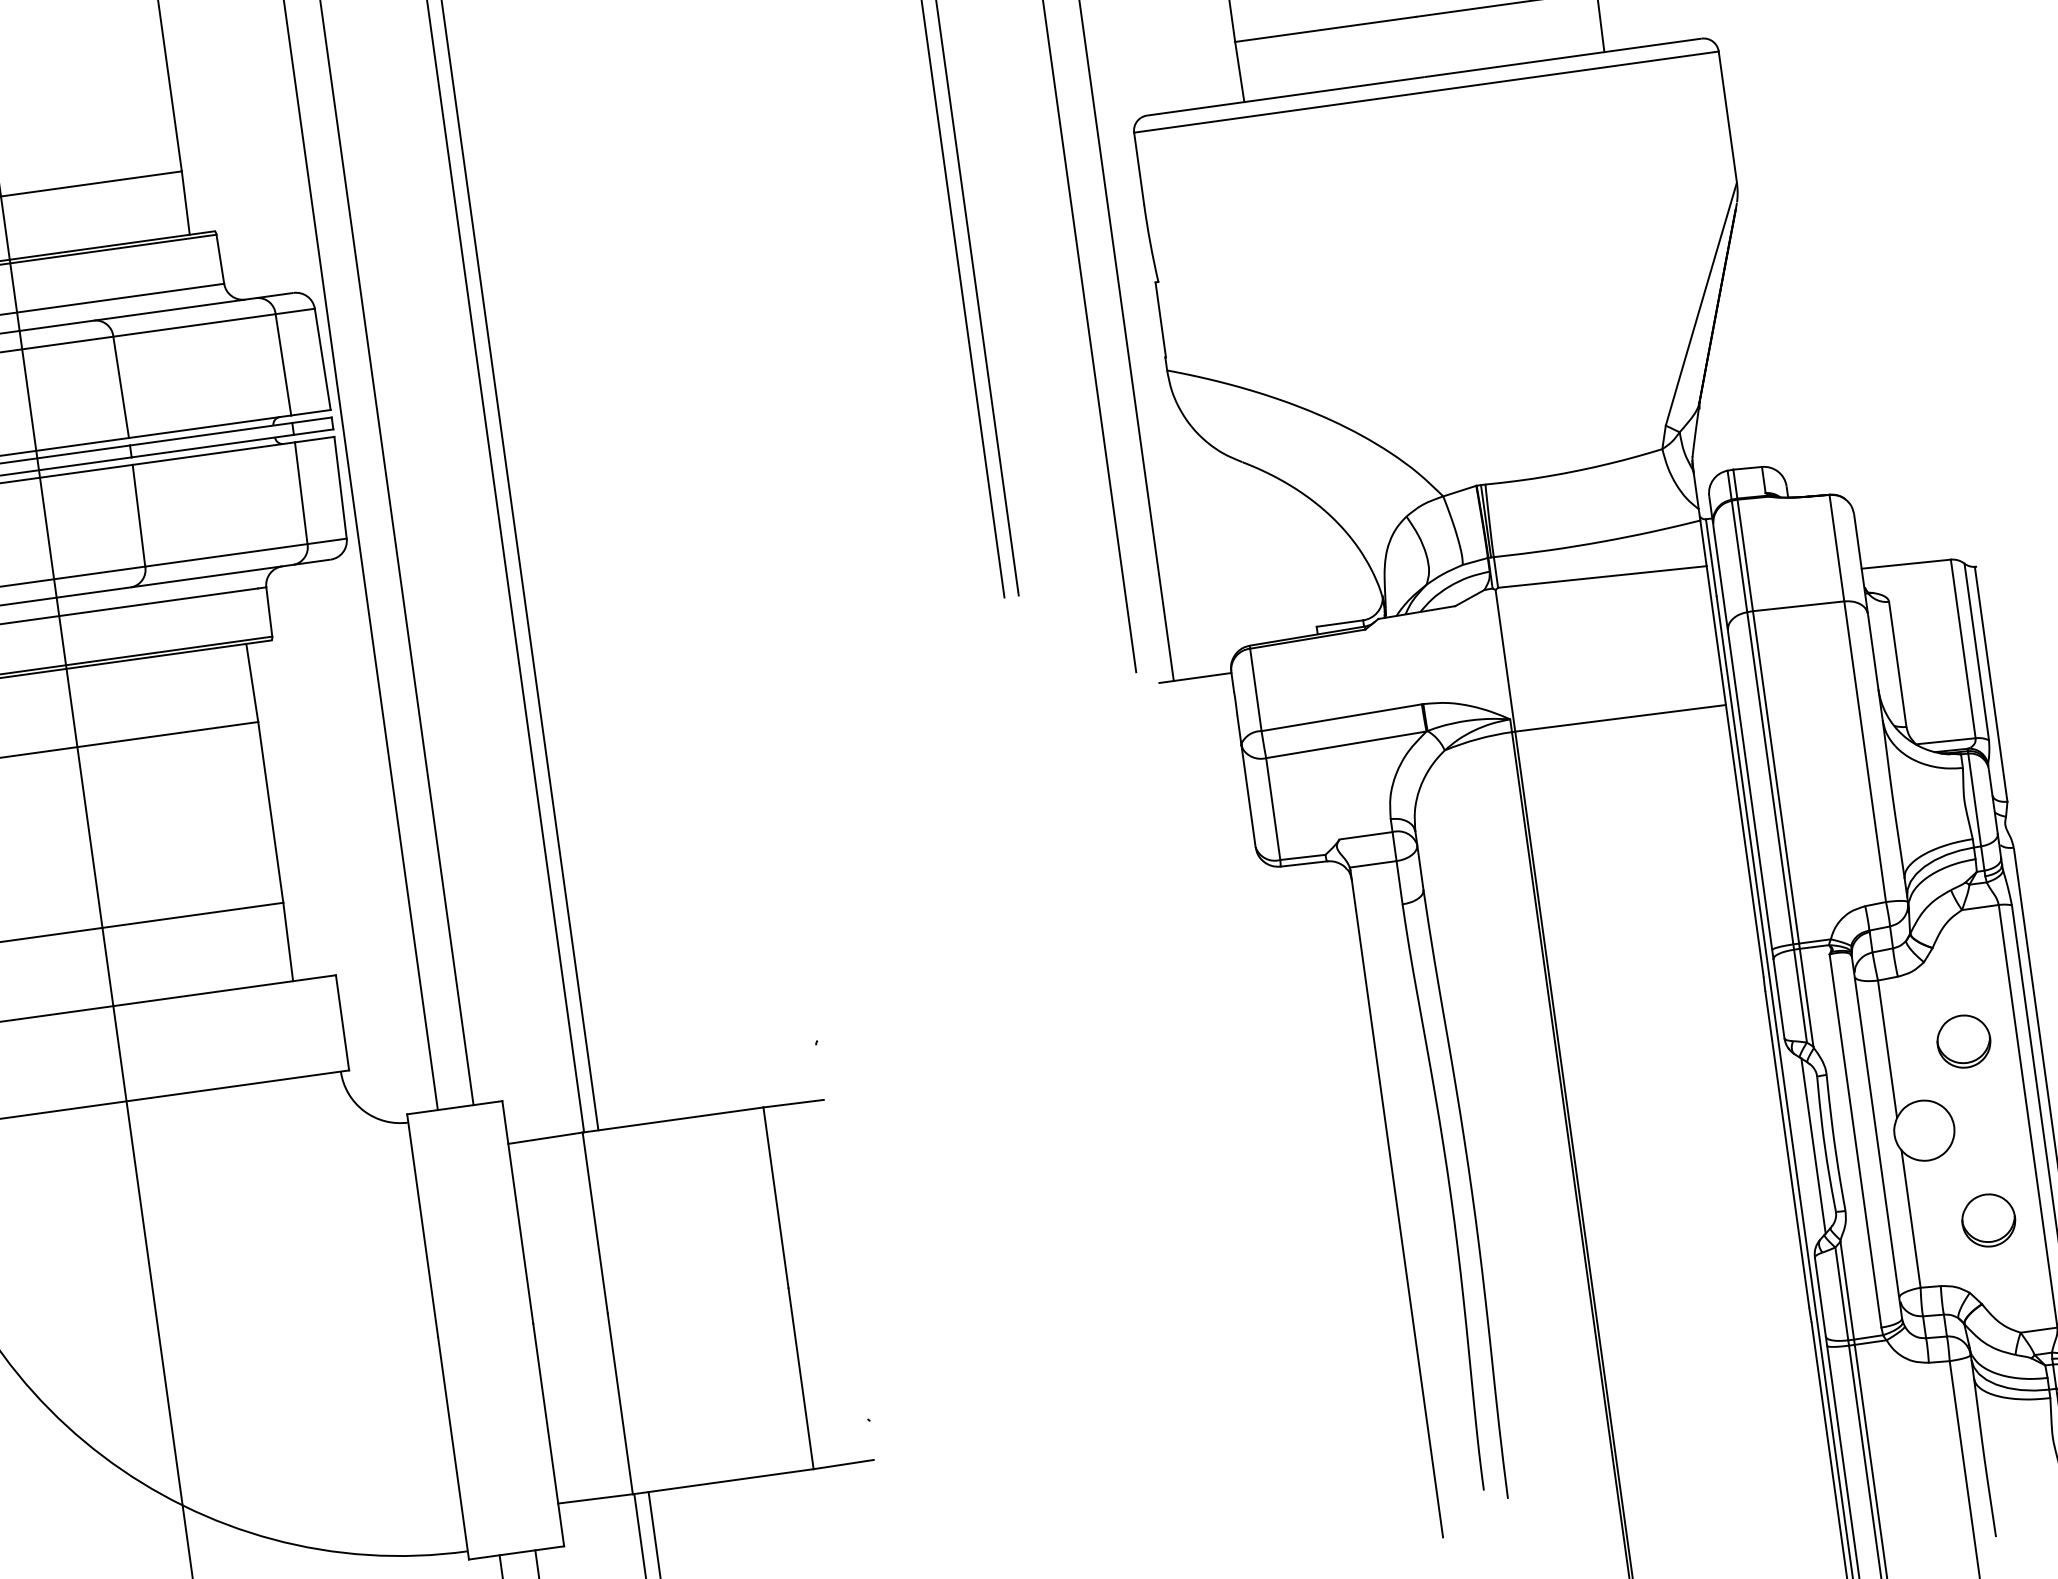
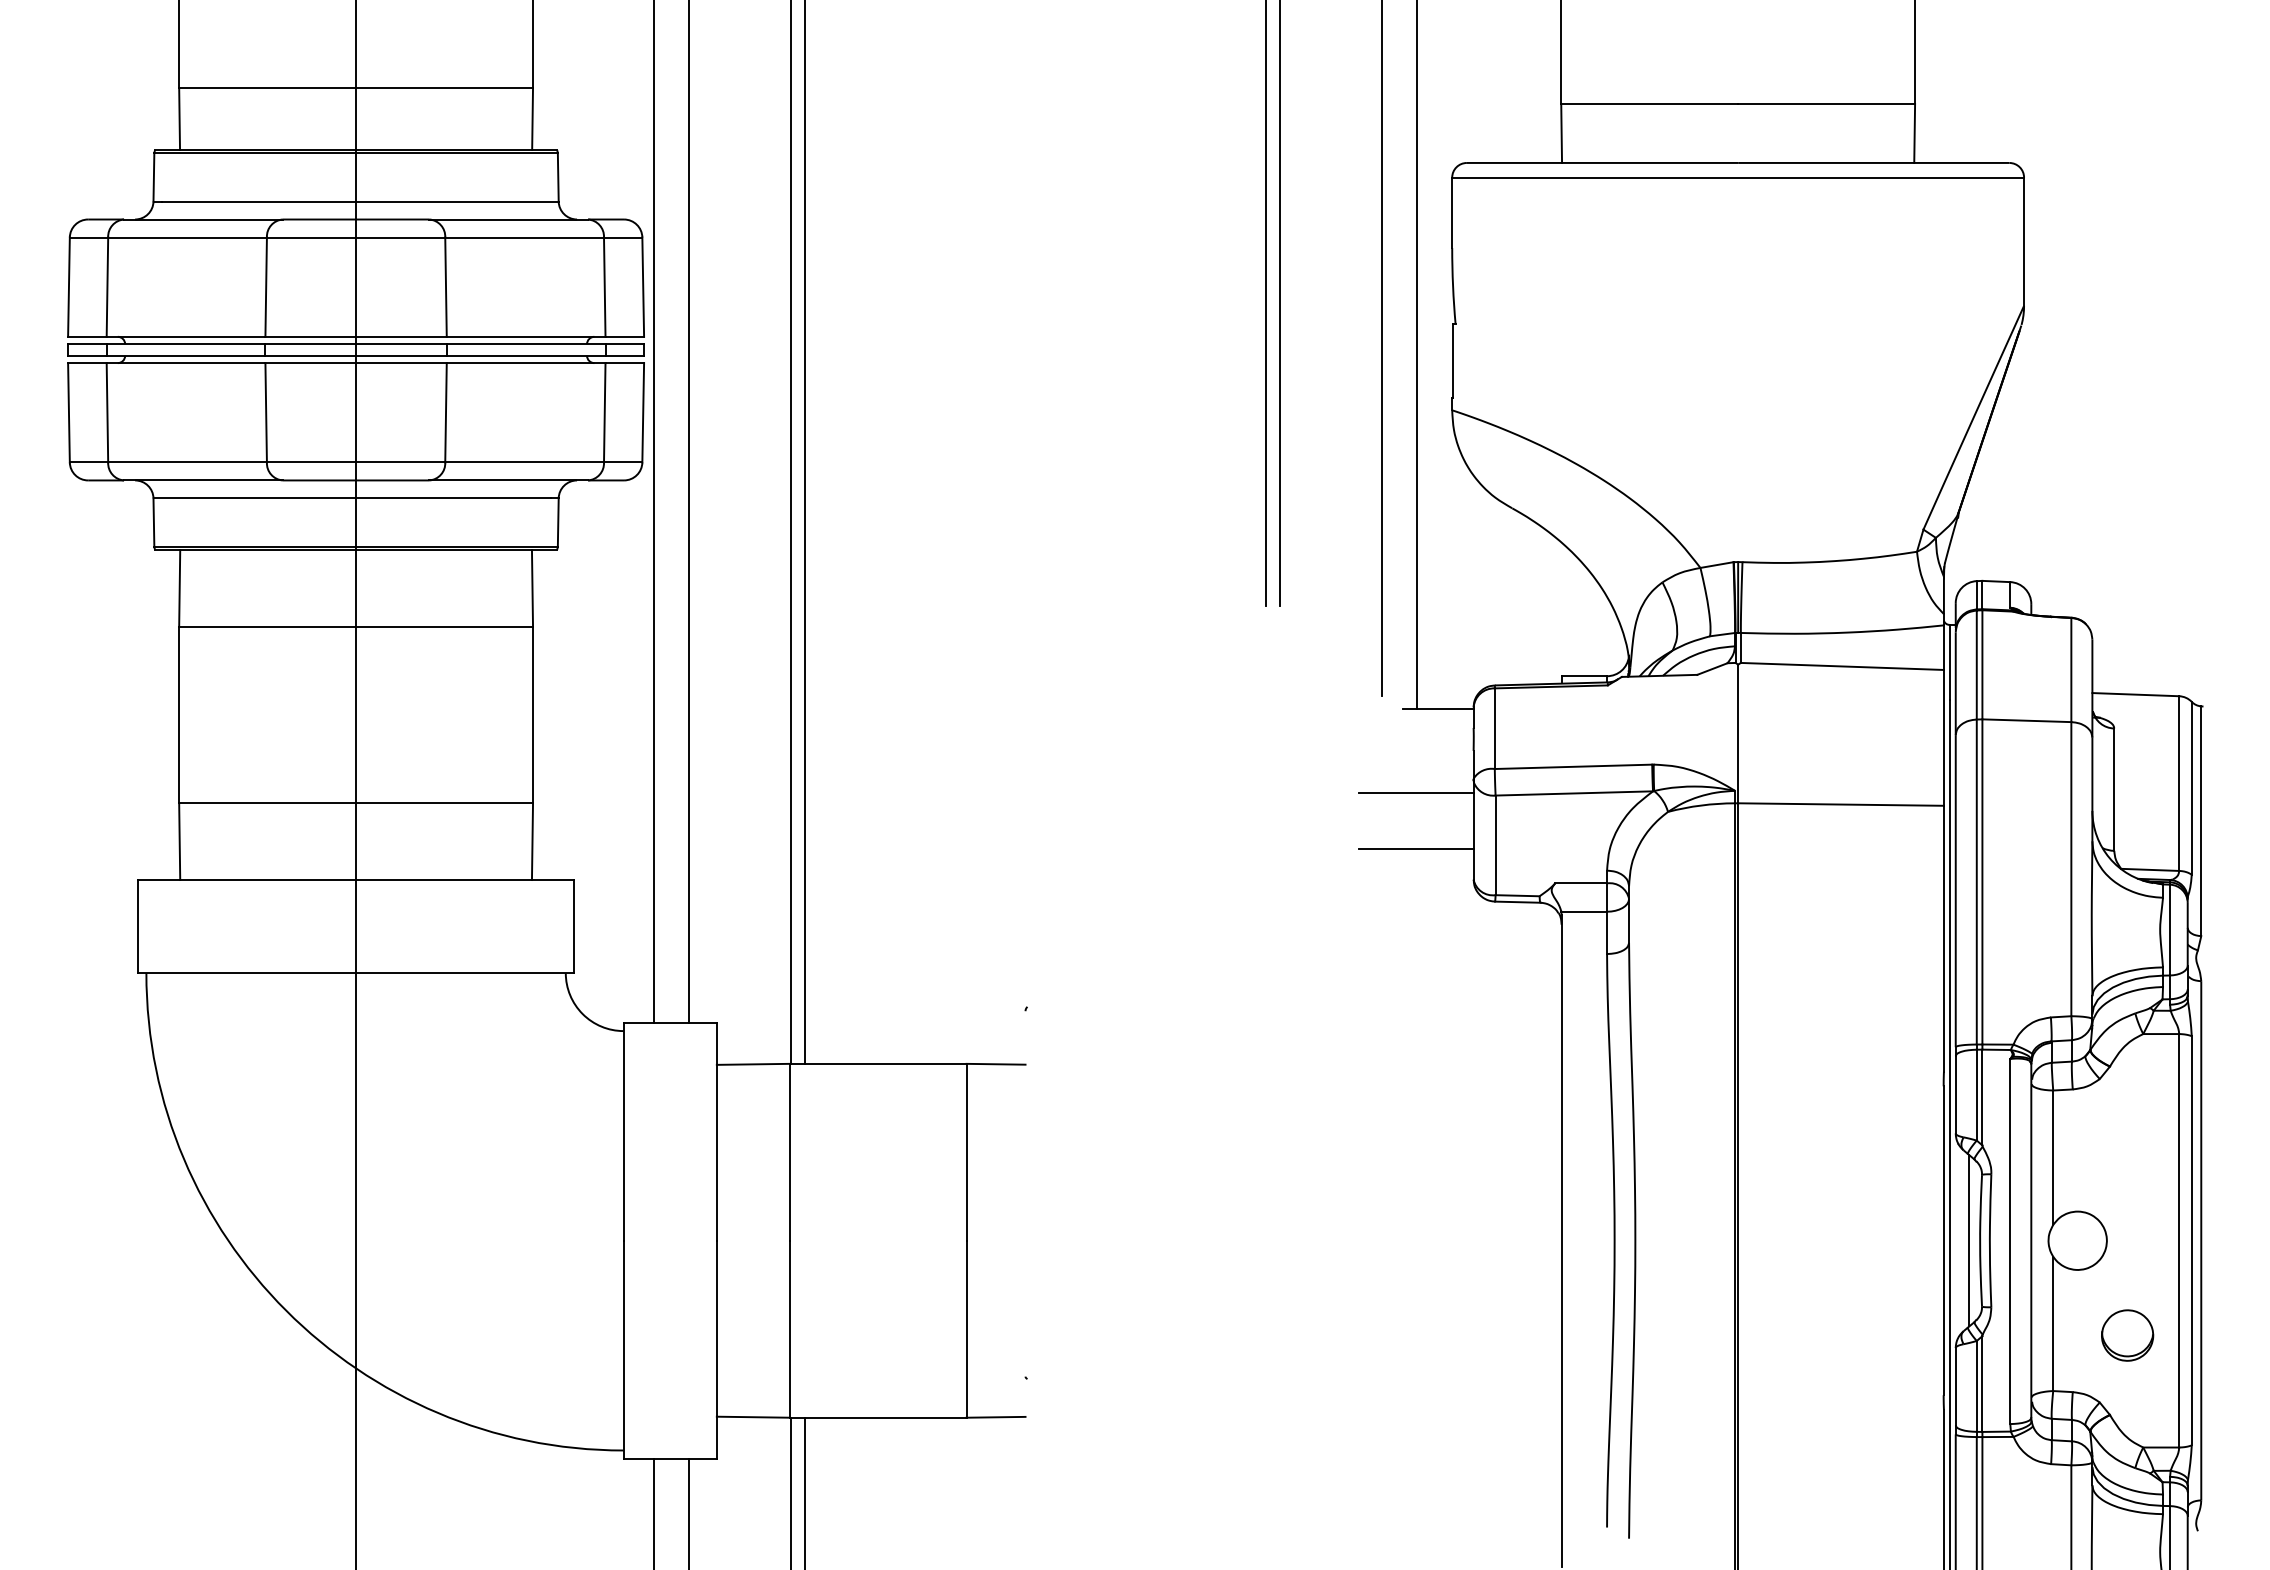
line: (1184, 766) -> (1416, 792), added
line: (1192, 823) -> (1416, 848), added
part: (1963, 1041) -> (2127, 1160), removed

